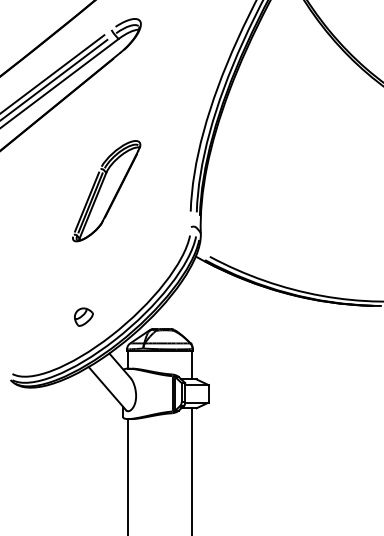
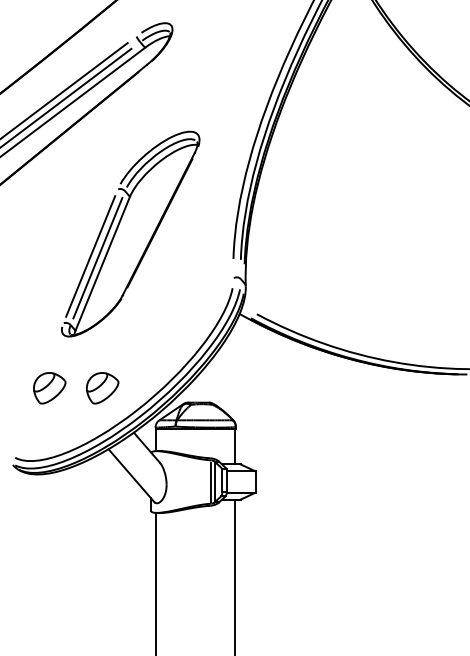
part: (106, 190) -> (130, 233), size x1.67
part: (40, 316) -> (49, 387), added
part: (83, 316) -> (102, 387), size x1.43

